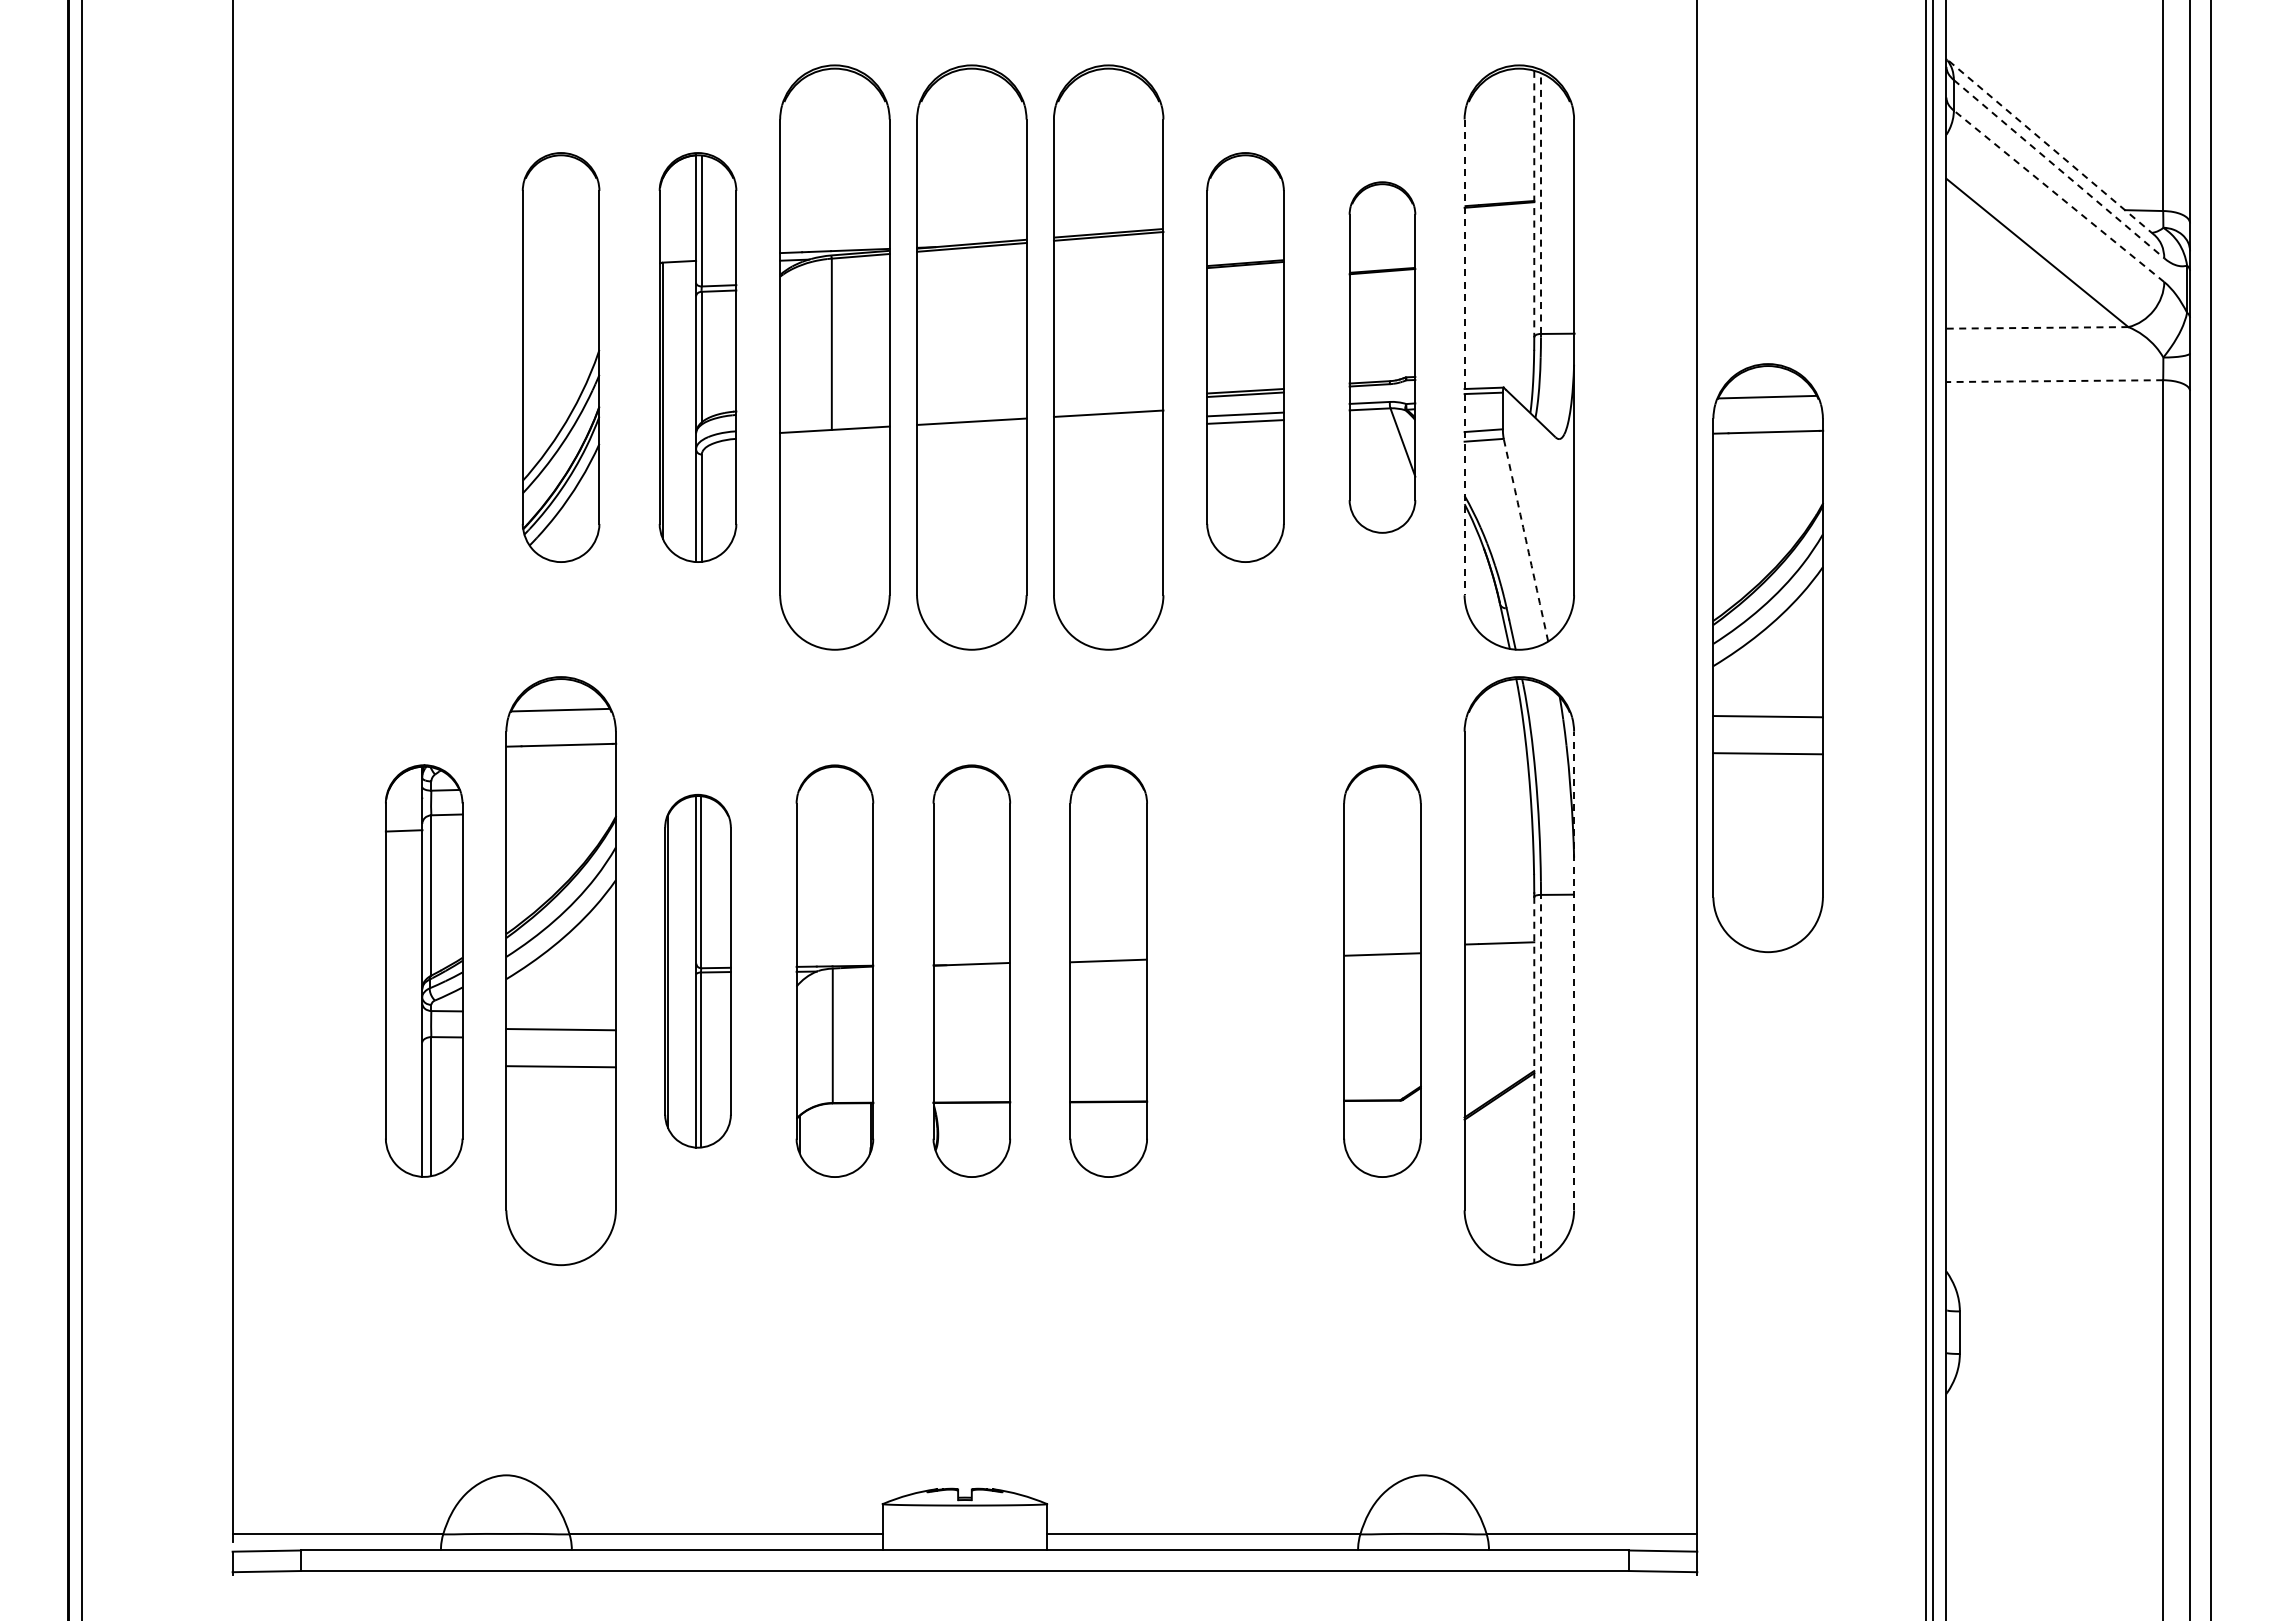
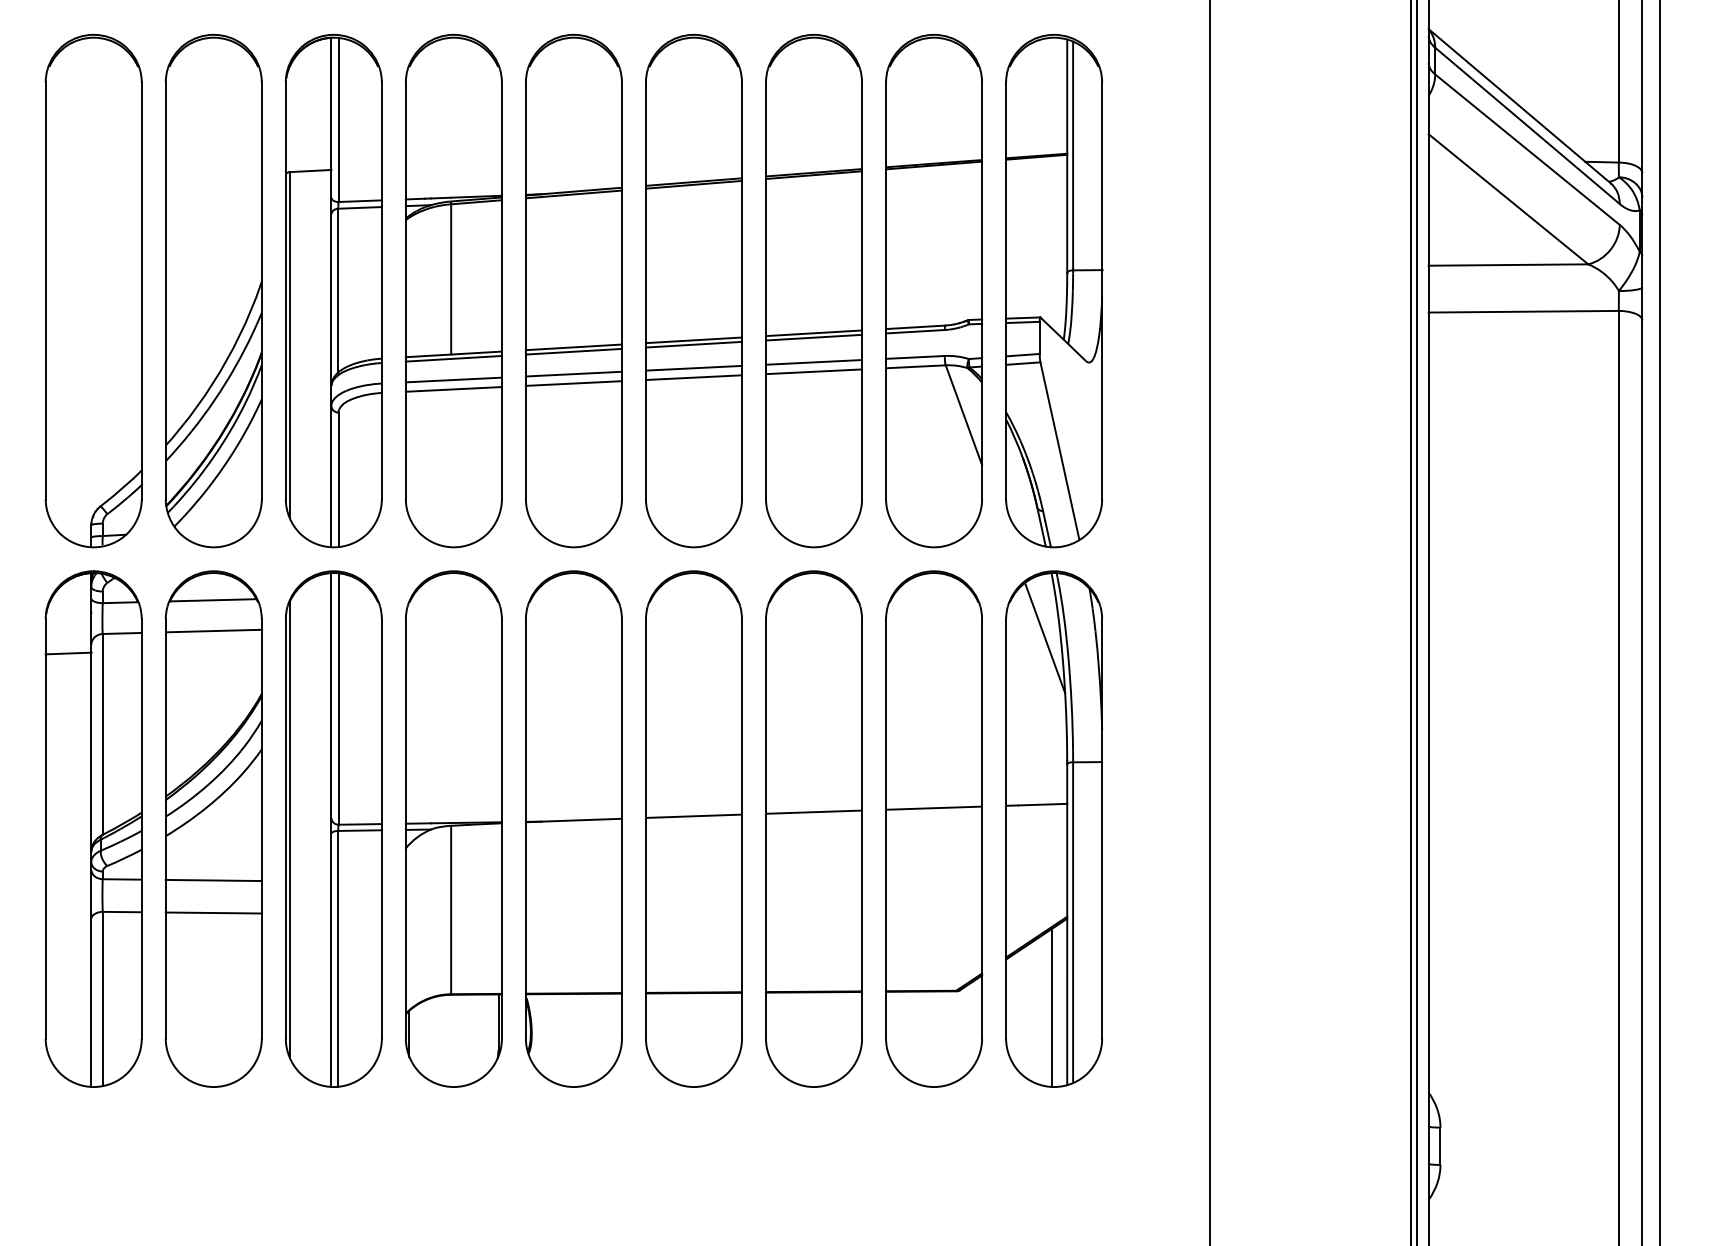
line: (2049, 146) -> (1519, 105), dashed -> solid
line: (2059, 169) -> (1527, 126), dashed -> solid
line: (2059, 196) -> (1527, 149), dashed -> solid
line: (1540, 203) -> (1072, 155), dashed -> solid
line: (1534, 204) -> (1067, 156), dashed -> solid
line: (2037, 327) -> (1508, 264), dashed -> solid
part: (423, 357) -> (93, 291), added
part: (560, 357) -> (213, 291), size x1.43
part: (697, 357) -> (333, 291), size x1.43
part: (1245, 357) -> (813, 291), size x1.43
part: (1382, 357) -> (934, 291), size x1.67
line: (1464, 357) -> (1006, 291), dashed -> solid
line: (2054, 381) -> (1523, 312), dashed -> solid
line: (1108, 418) -> (693, 344), added
line: (971, 426) -> (573, 351), added
line: (834, 434) -> (453, 358), added
line: (1108, 445) -> (693, 368), added
line: (971, 451) -> (573, 373), added
line: (1108, 455) -> (693, 376), added
line: (834, 458) -> (453, 379), added
line: (971, 462) -> (573, 383), added
line: (834, 469) -> (453, 389), added
arc: (1526, 540) -> (1060, 451), dashed -> solid
part: (1768, 658) -> (1272, 554), removed
line: (1508, 753) -> (1044, 638), added
part: (423, 970) -> (93, 828), size x1.43
line: (1574, 970) -> (1102, 828), dashed -> solid
part: (697, 971) -> (333, 829), size x1.67
part: (834, 971) -> (453, 829), size x1.43
part: (971, 971) -> (573, 829), size x1.43
part: (1108, 971) -> (693, 829), size x1.43
part: (1245, 971) -> (813, 829), added
part: (1382, 971) -> (934, 829), size x1.43
line: (1540, 1077) -> (1072, 922), dashed -> solid
line: (1534, 1080) -> (1067, 925), dashed -> solid
line: (1516, 1174) -> (1051, 1007), added

